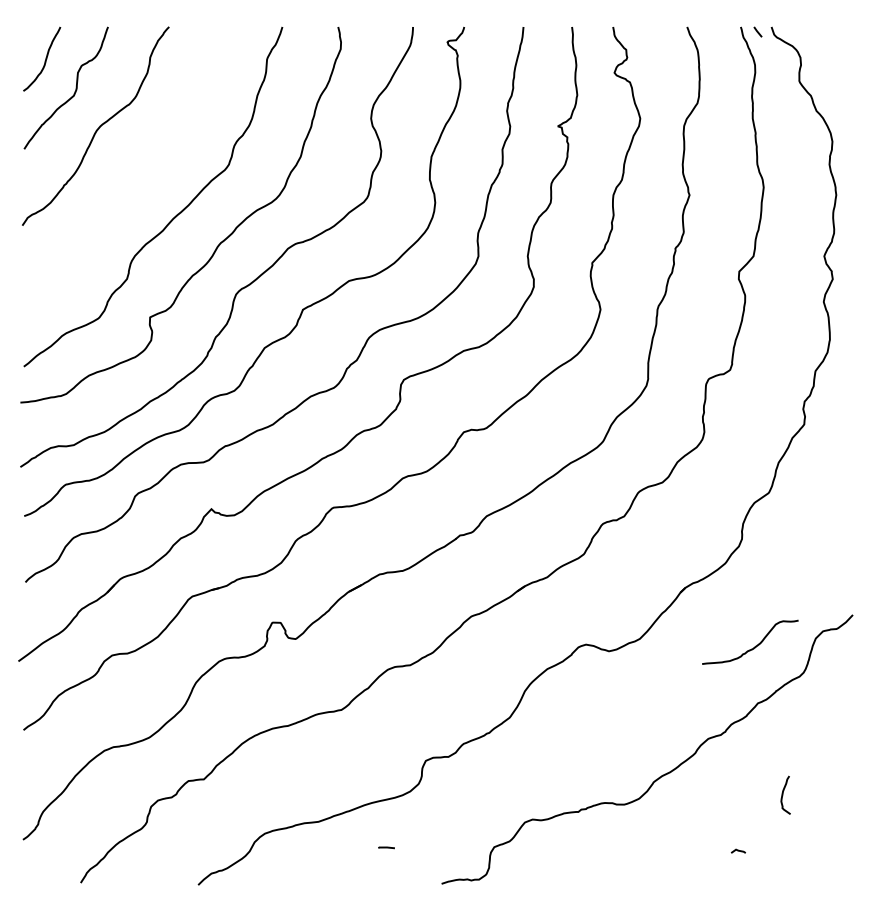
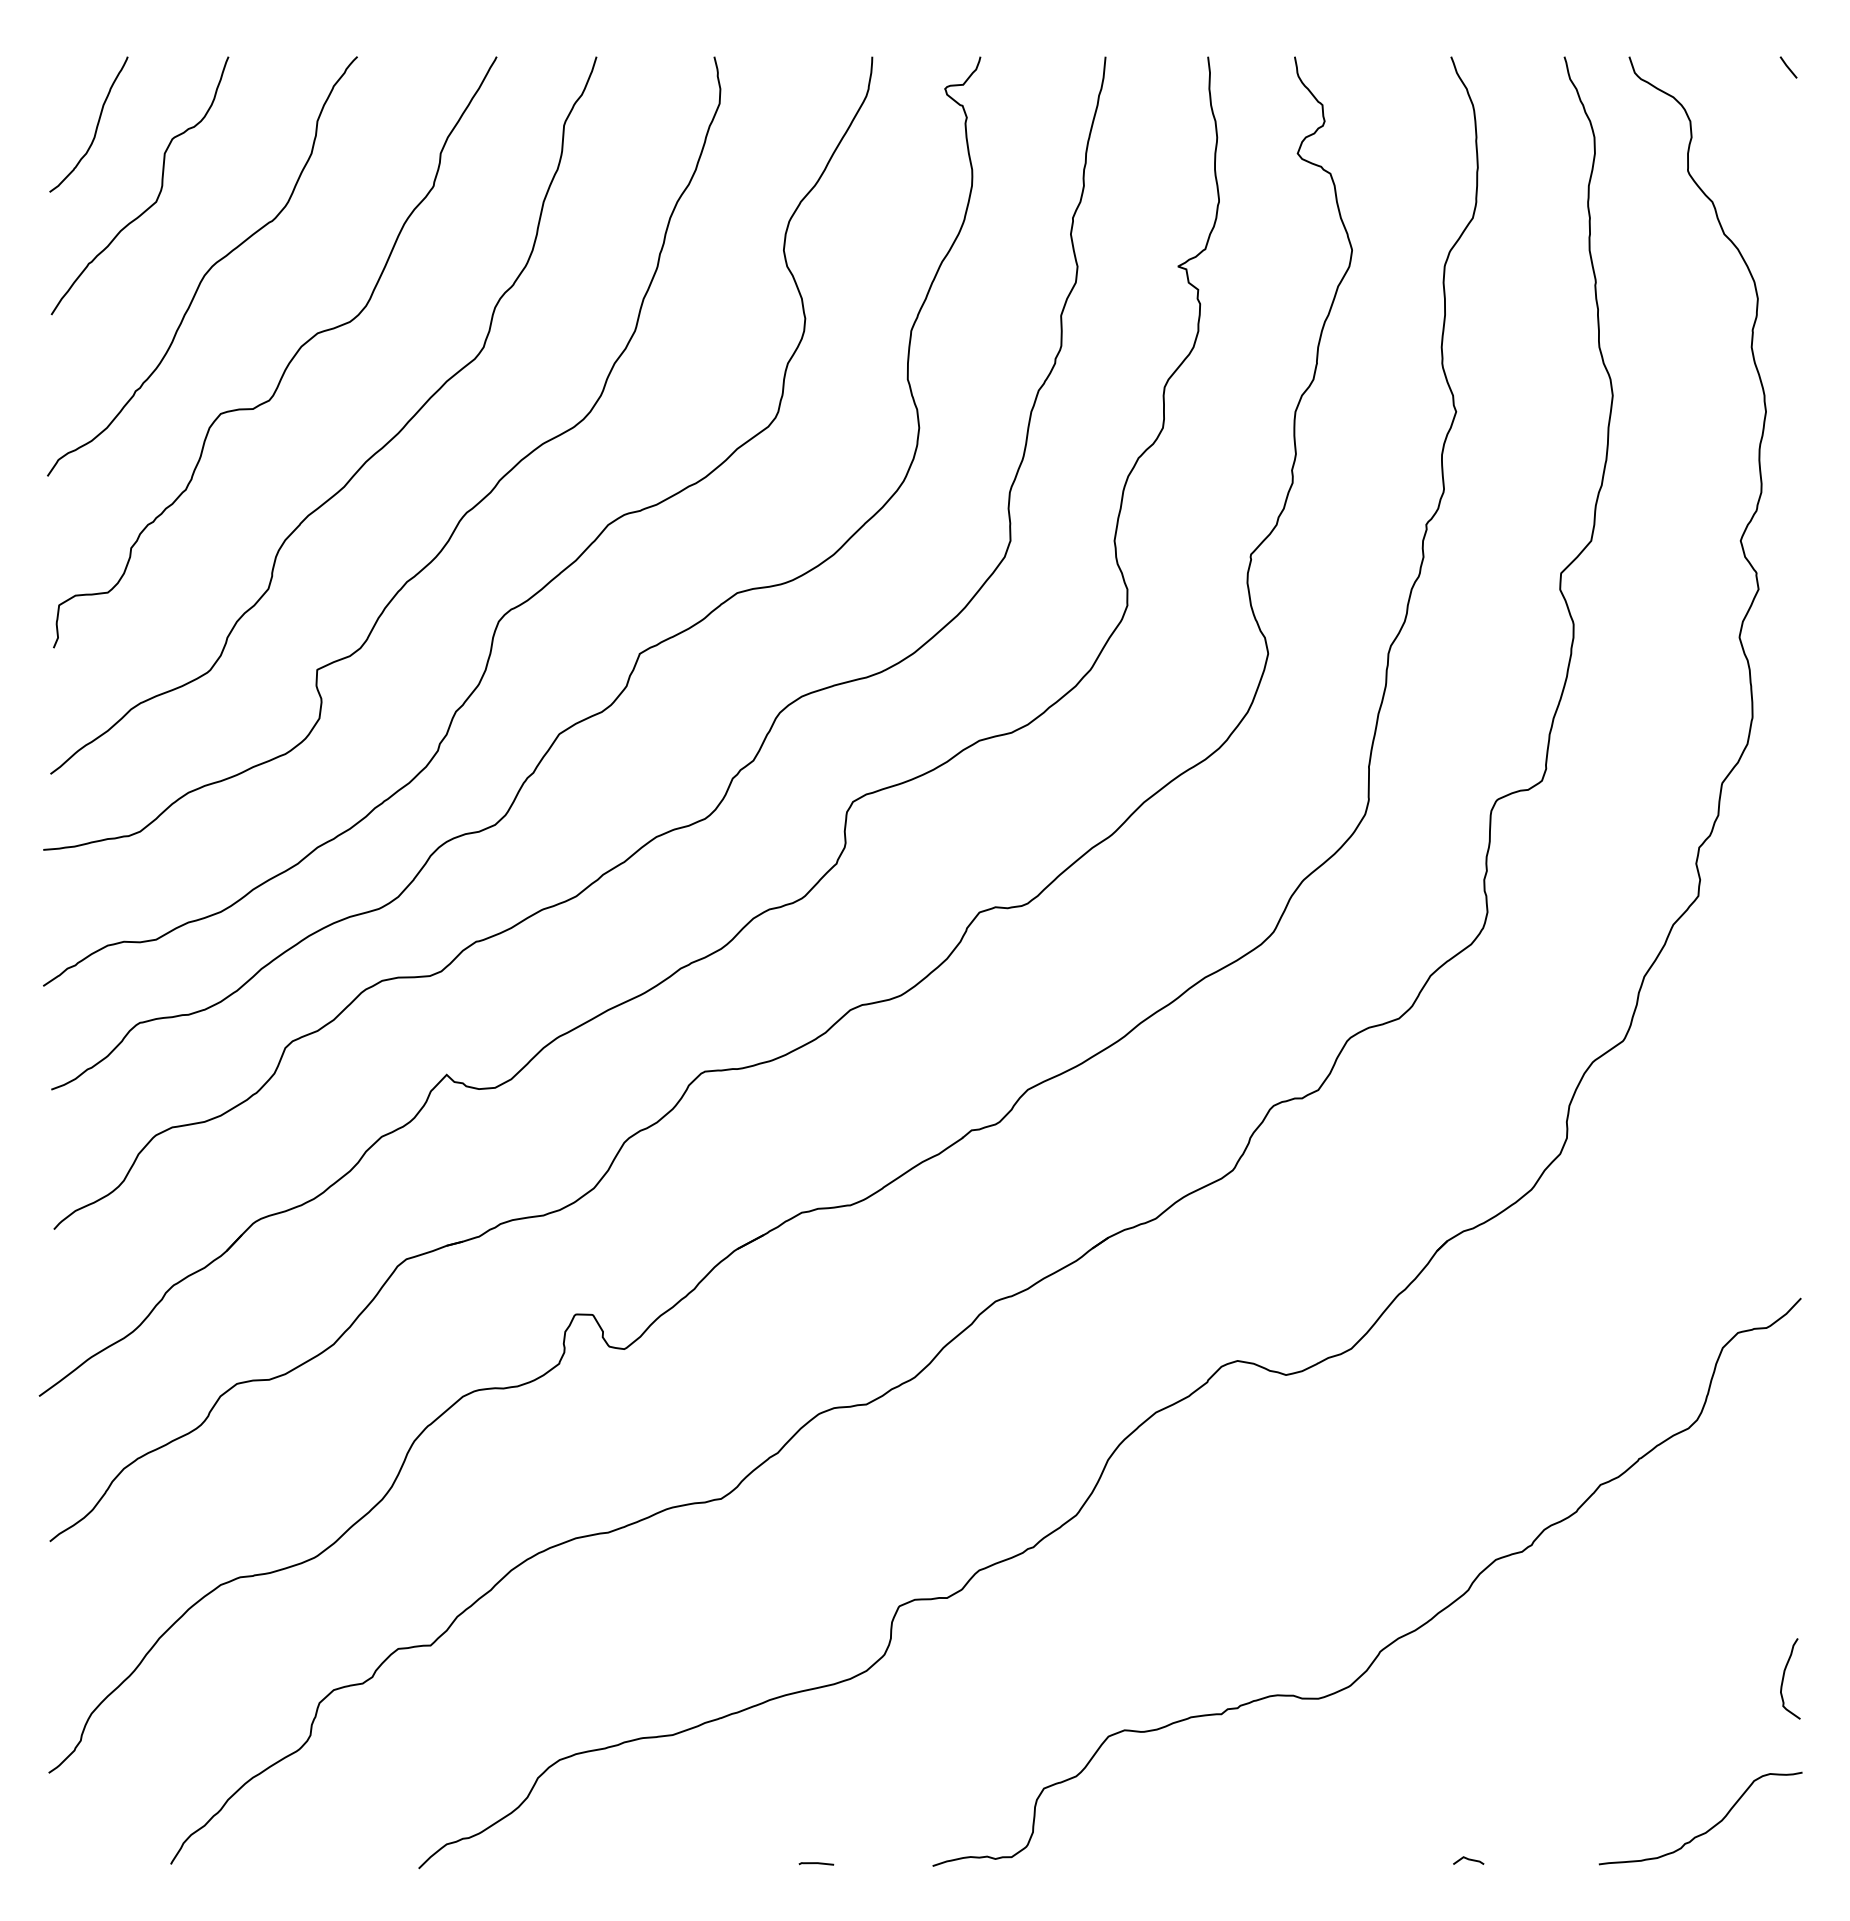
line: (757, 31) -> (1787, 66), moved
curve: (135, 172) -> (286, 364), added
curve: (755, 645) -> (1711, 1825), moved
curve: (783, 794) -> (1785, 1677), moved
line: (386, 847) -> (816, 1863), moved
line: (738, 850) -> (1468, 1858), moved

